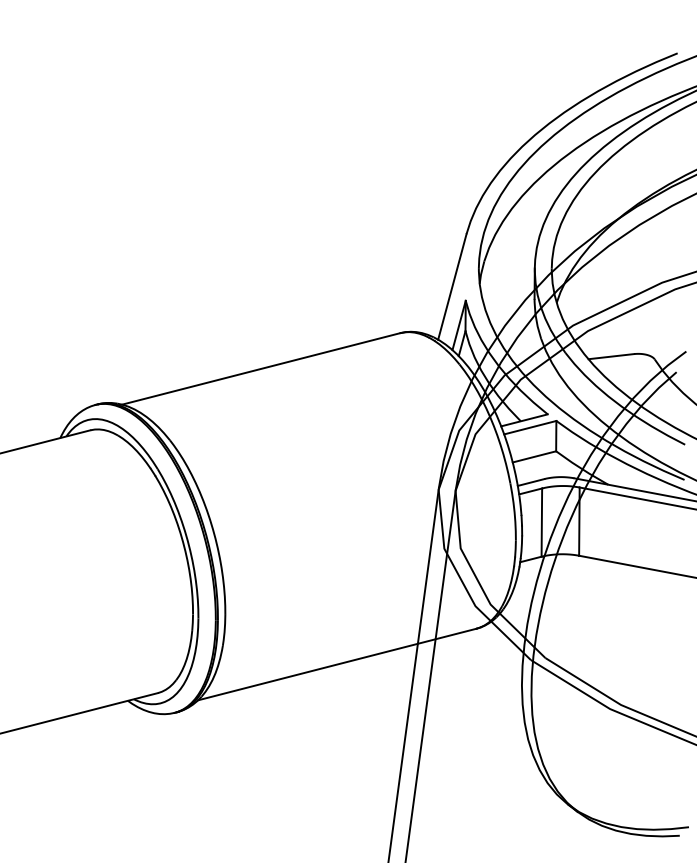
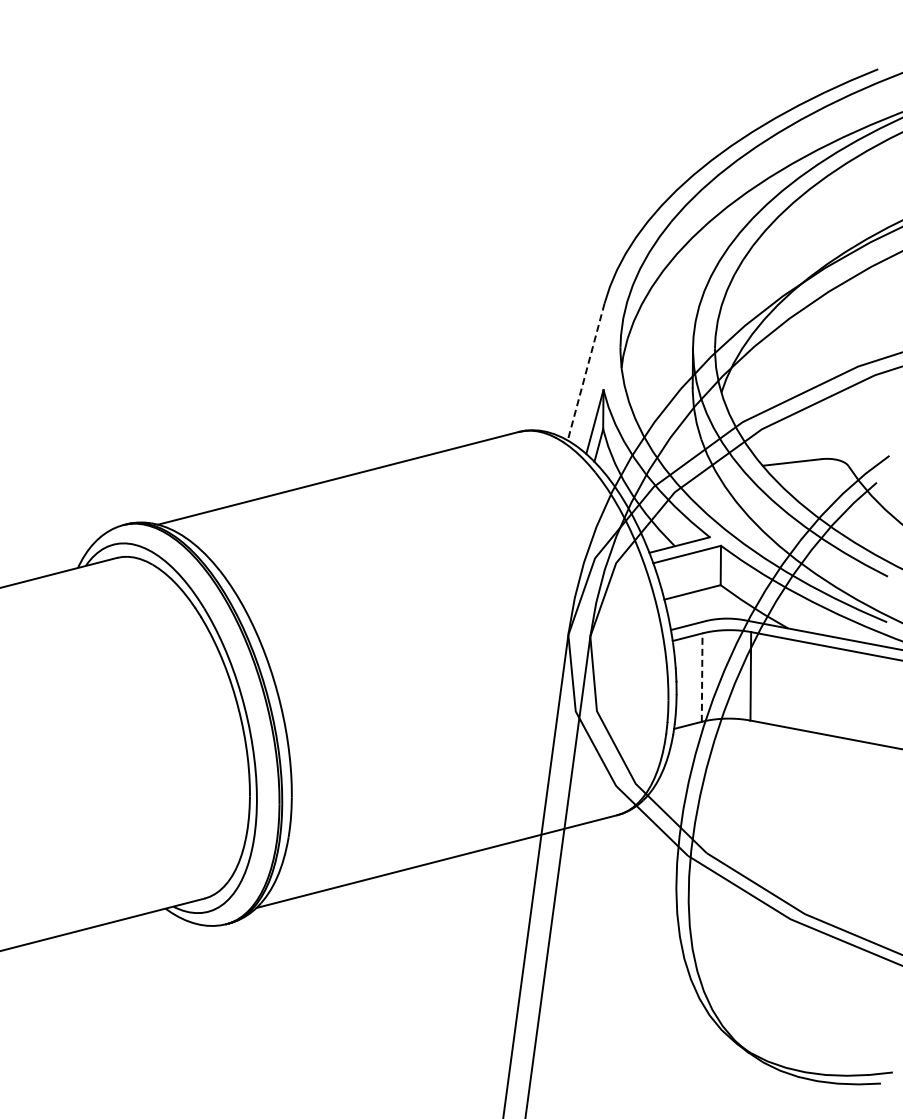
line: (452, 287) -> (586, 372), solid -> dashed
line: (542, 522) -> (702, 677), solid -> dashed

